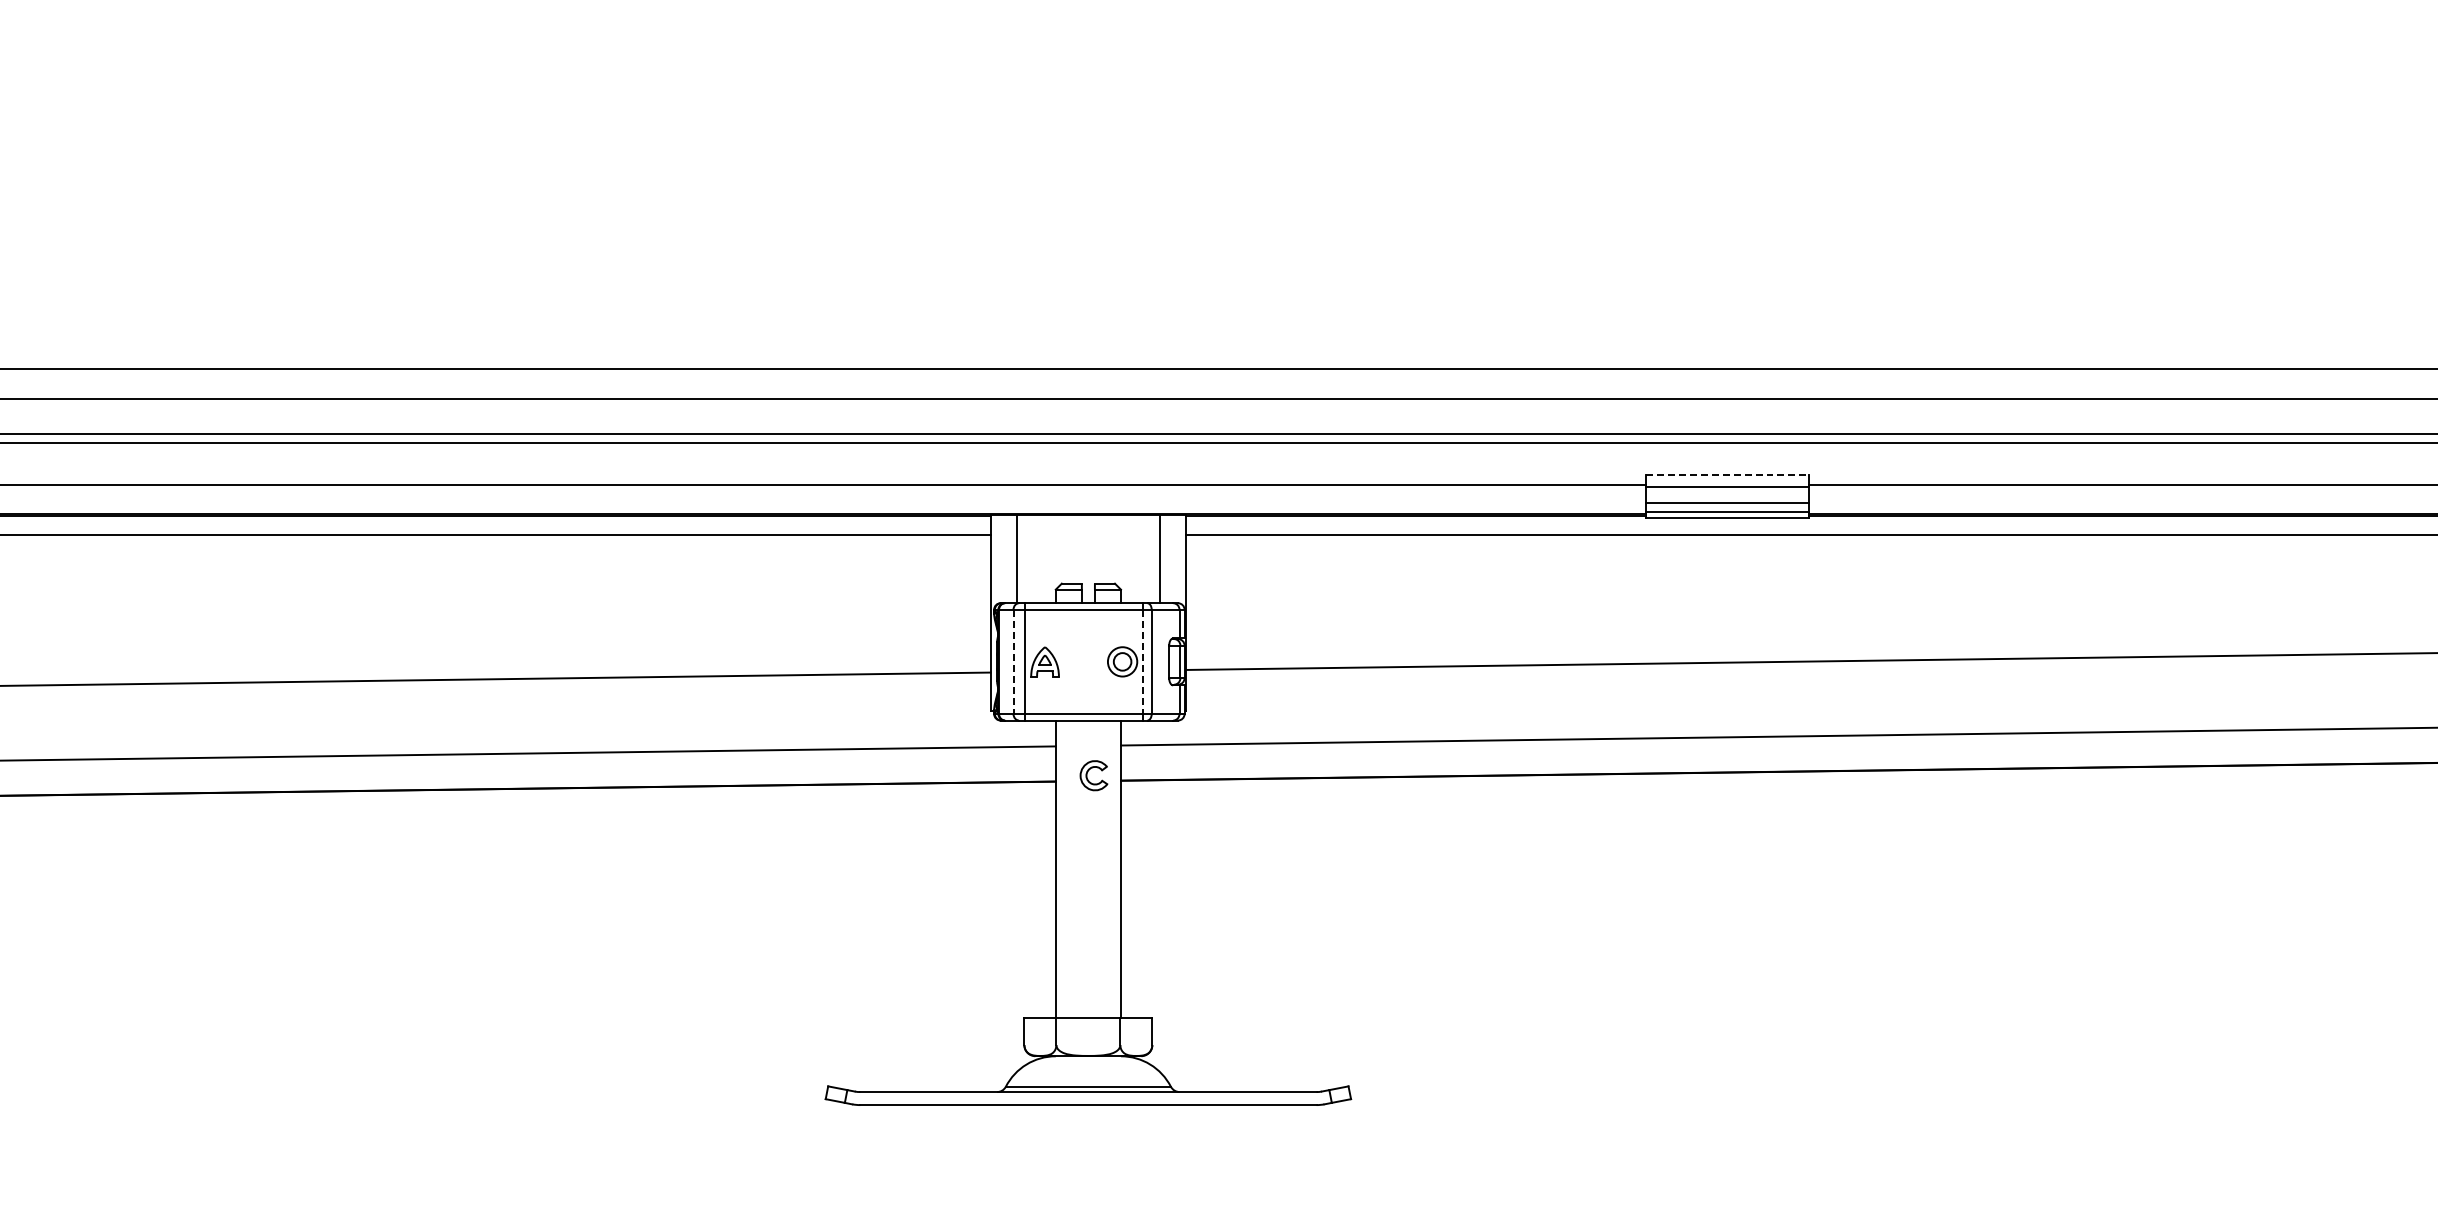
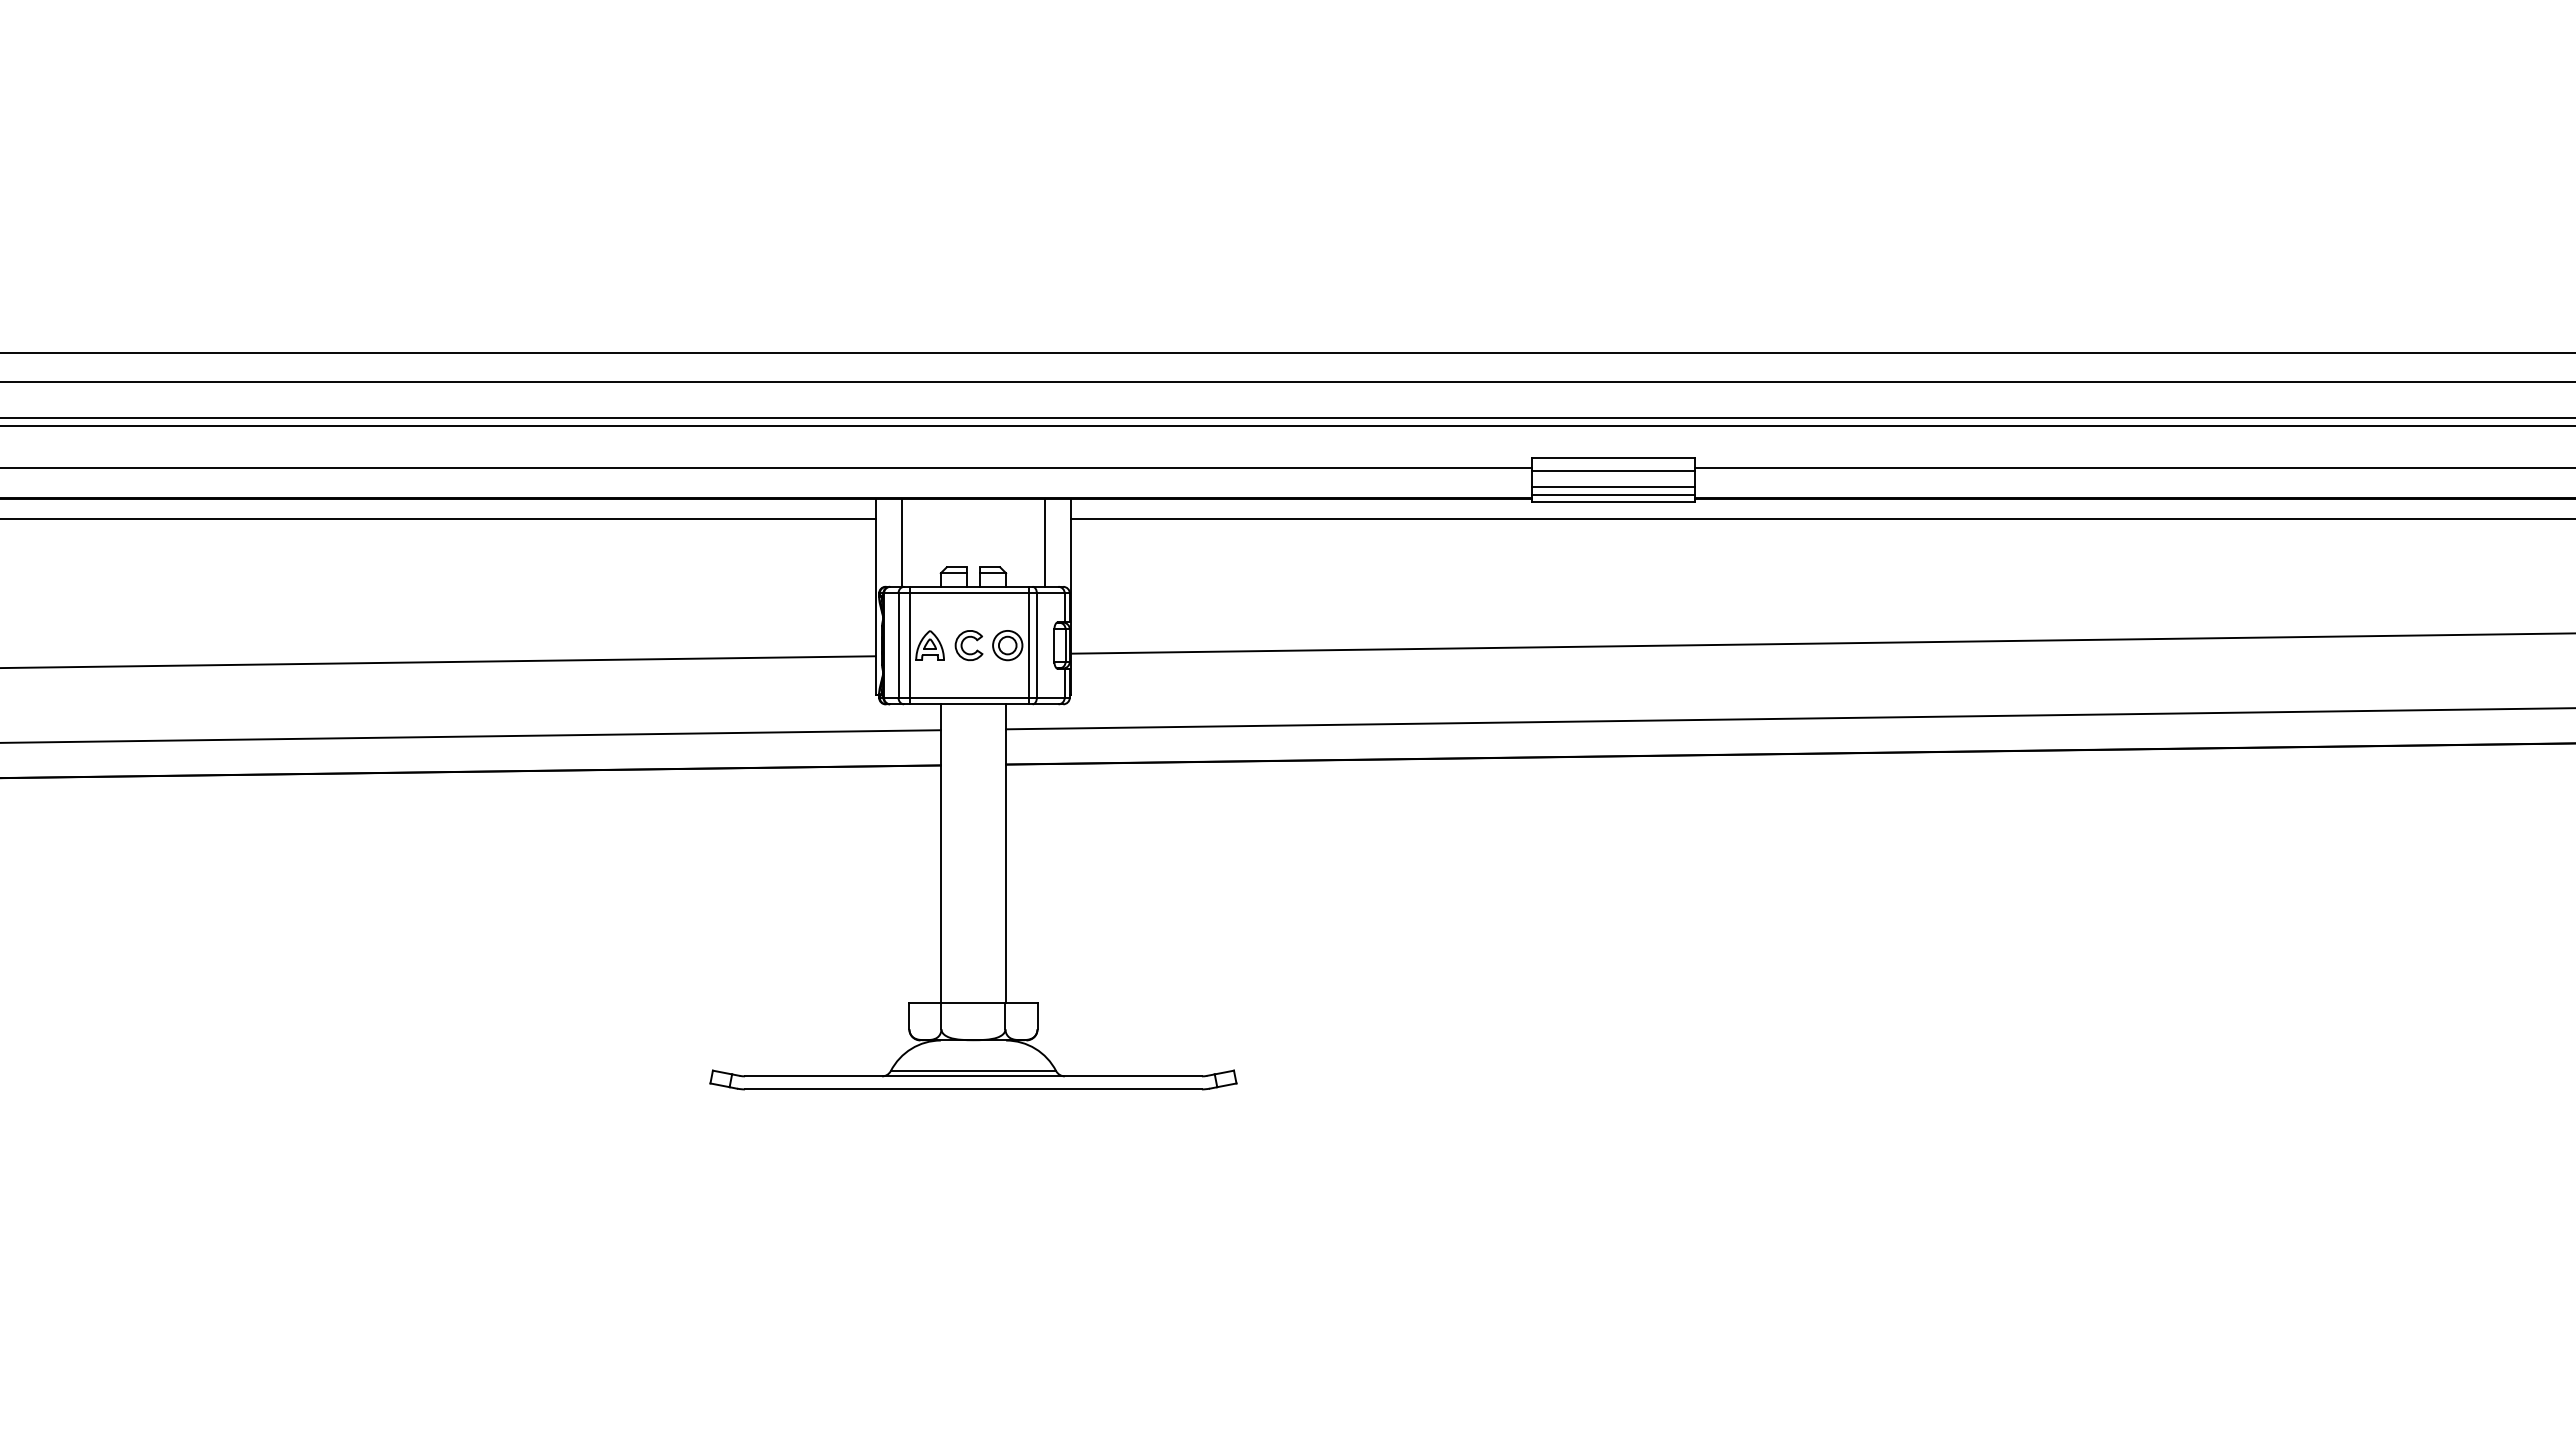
line: (1727, 475) -> (1613, 458), dashed -> solid
line: (1013, 662) -> (898, 646), dashed -> solid
line: (1143, 662) -> (1028, 646), dashed -> solid
part: (1093, 775) -> (968, 645), moved

